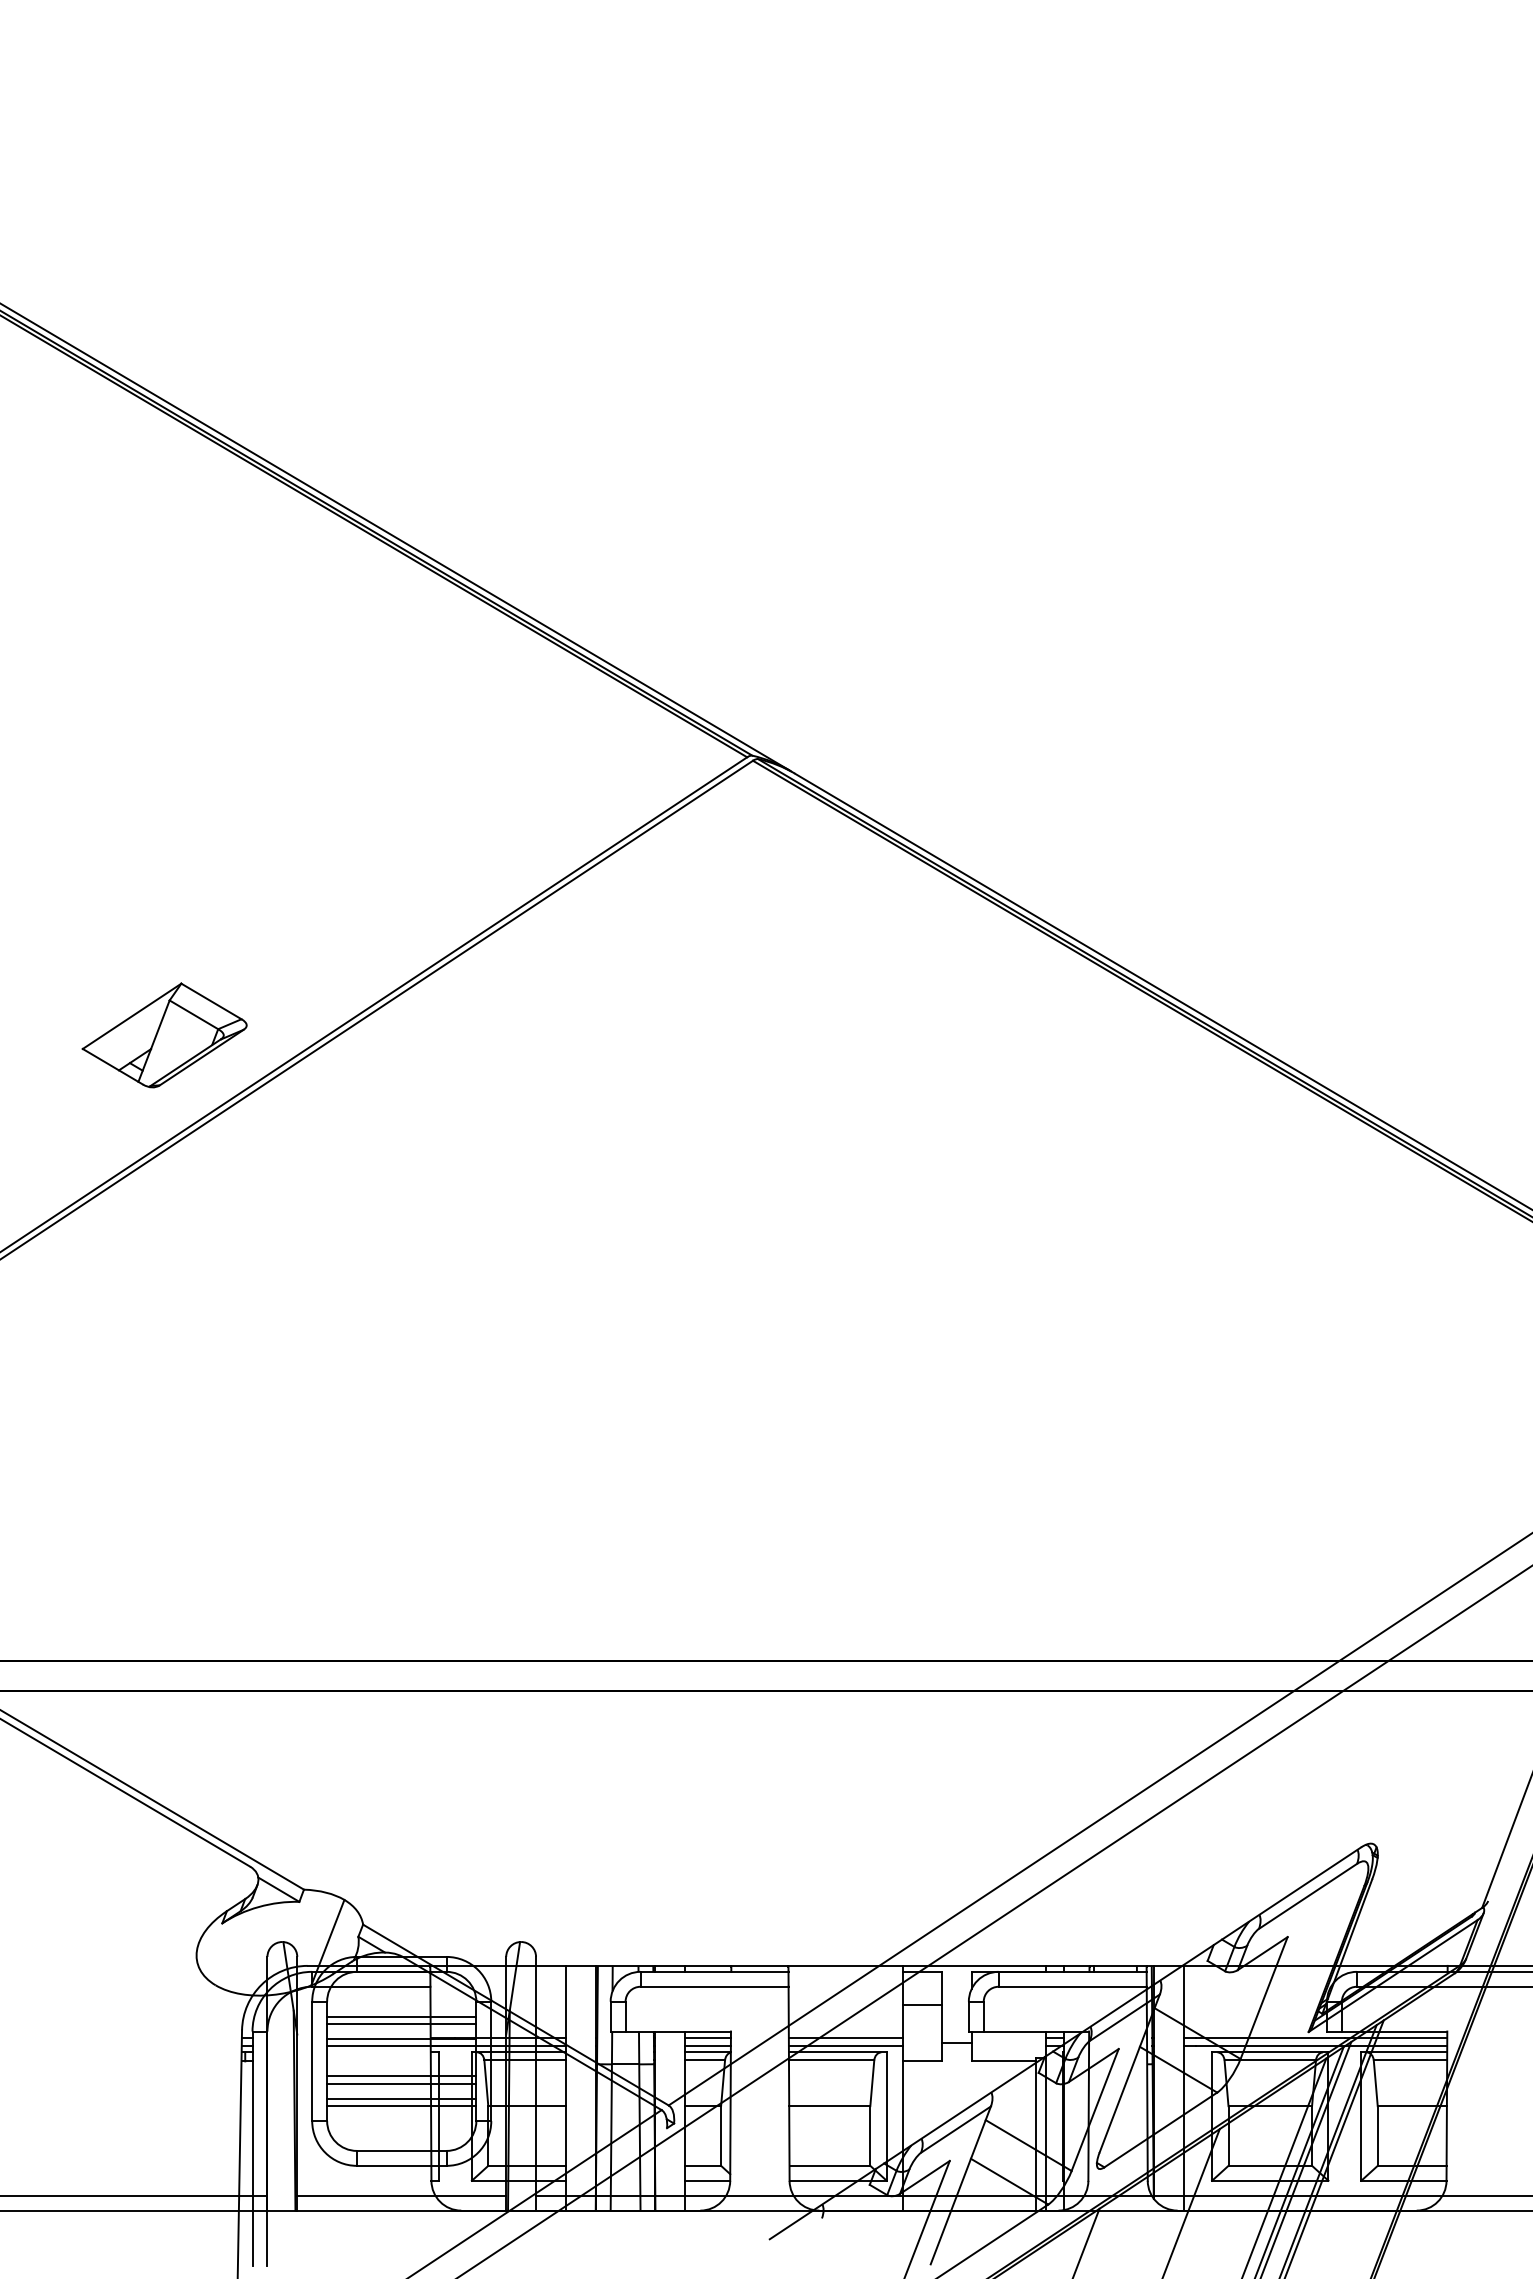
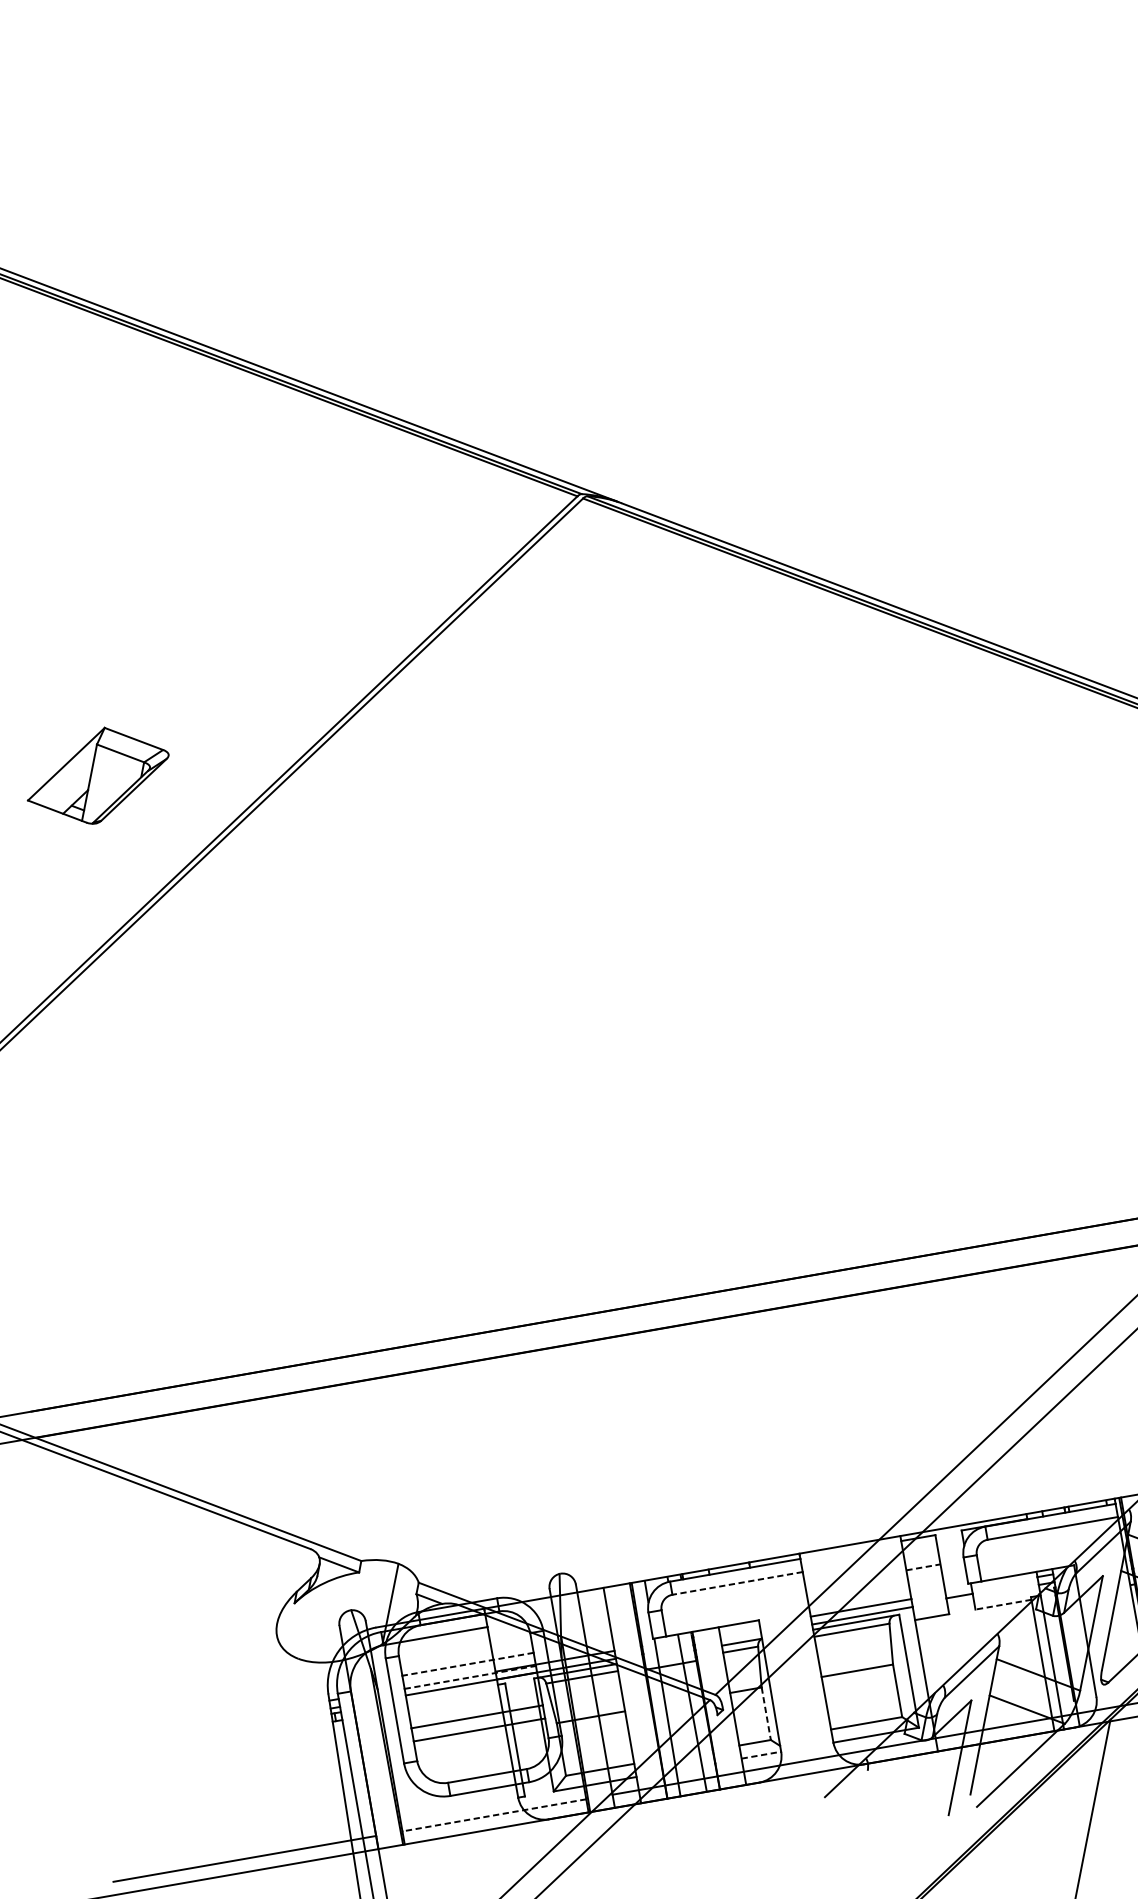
part: (164, 1035) -> (97, 776), moved
line: (714, 1986) -> (737, 1583), solid -> dashed
line: (923, 2004) -> (924, 1566), solid -> dashed
line: (401, 2016) -> (466, 1657), removed
line: (401, 2024) -> (467, 1664), solid -> dashed
line: (707, 2037) -> (739, 1629), removed
line: (401, 2039) -> (470, 1677), solid -> dashed
line: (707, 2046) -> (740, 1637), removed
line: (1003, 2061) -> (1003, 1604), solid -> dashed
line: (401, 2076) -> (475, 1710), removed
line: (401, 2106) -> (480, 1736), removed
line: (721, 2136) -> (766, 1714), solid -> dashed
line: (708, 2180) -> (762, 1754), solid -> dashed
line: (401, 2195) -> (494, 1815), solid -> dashed

